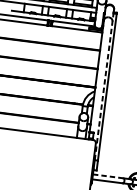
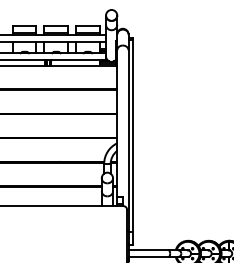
line: (104, 86) -> (128, 135), dashed -> solid
line: (108, 176) -> (148, 250), dashed -> solid

